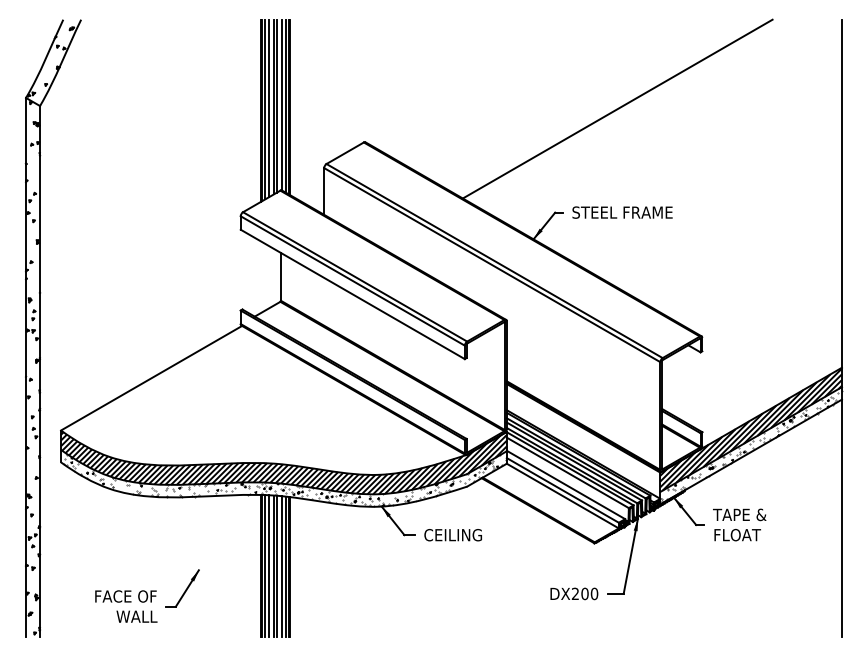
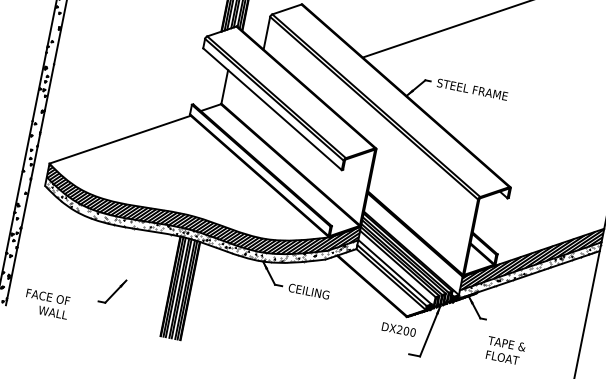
text: (739, 524) -> (505, 350), moved
text: (574, 593) -> (399, 329), moved
text: (126, 606) -> (47, 304), moved

